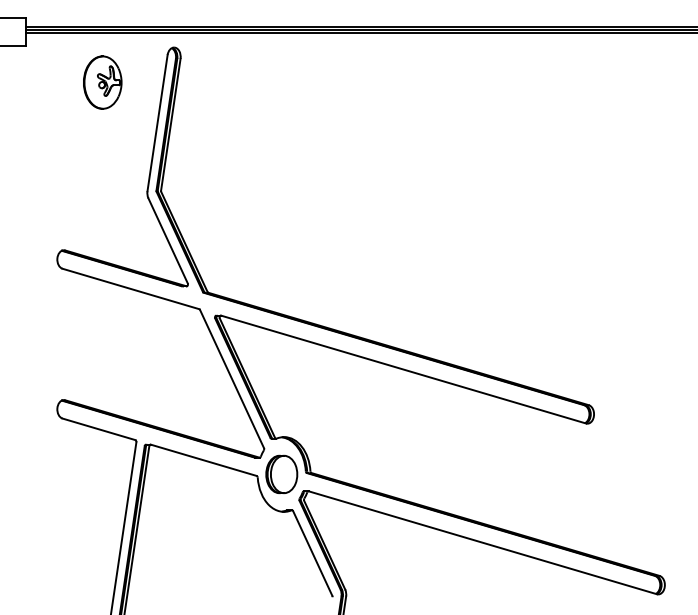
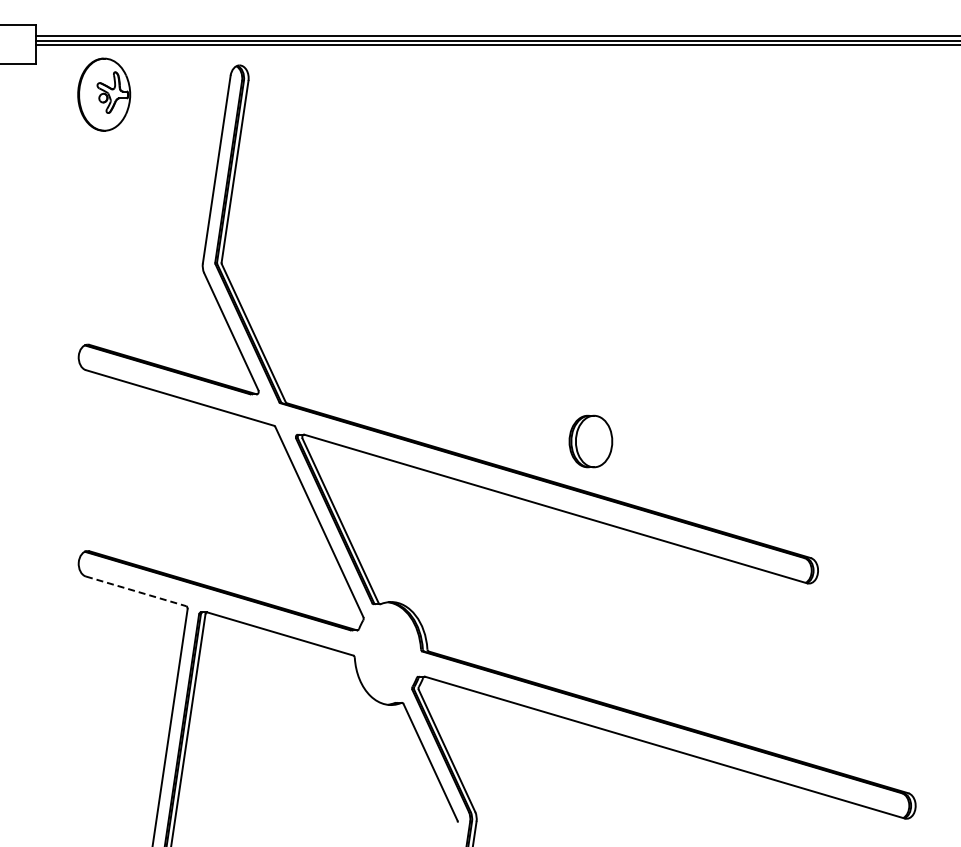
part: (102, 82) -> (104, 94), moved
line: (99, 429) -> (136, 591), solid -> dashed
part: (281, 474) -> (590, 441), moved

